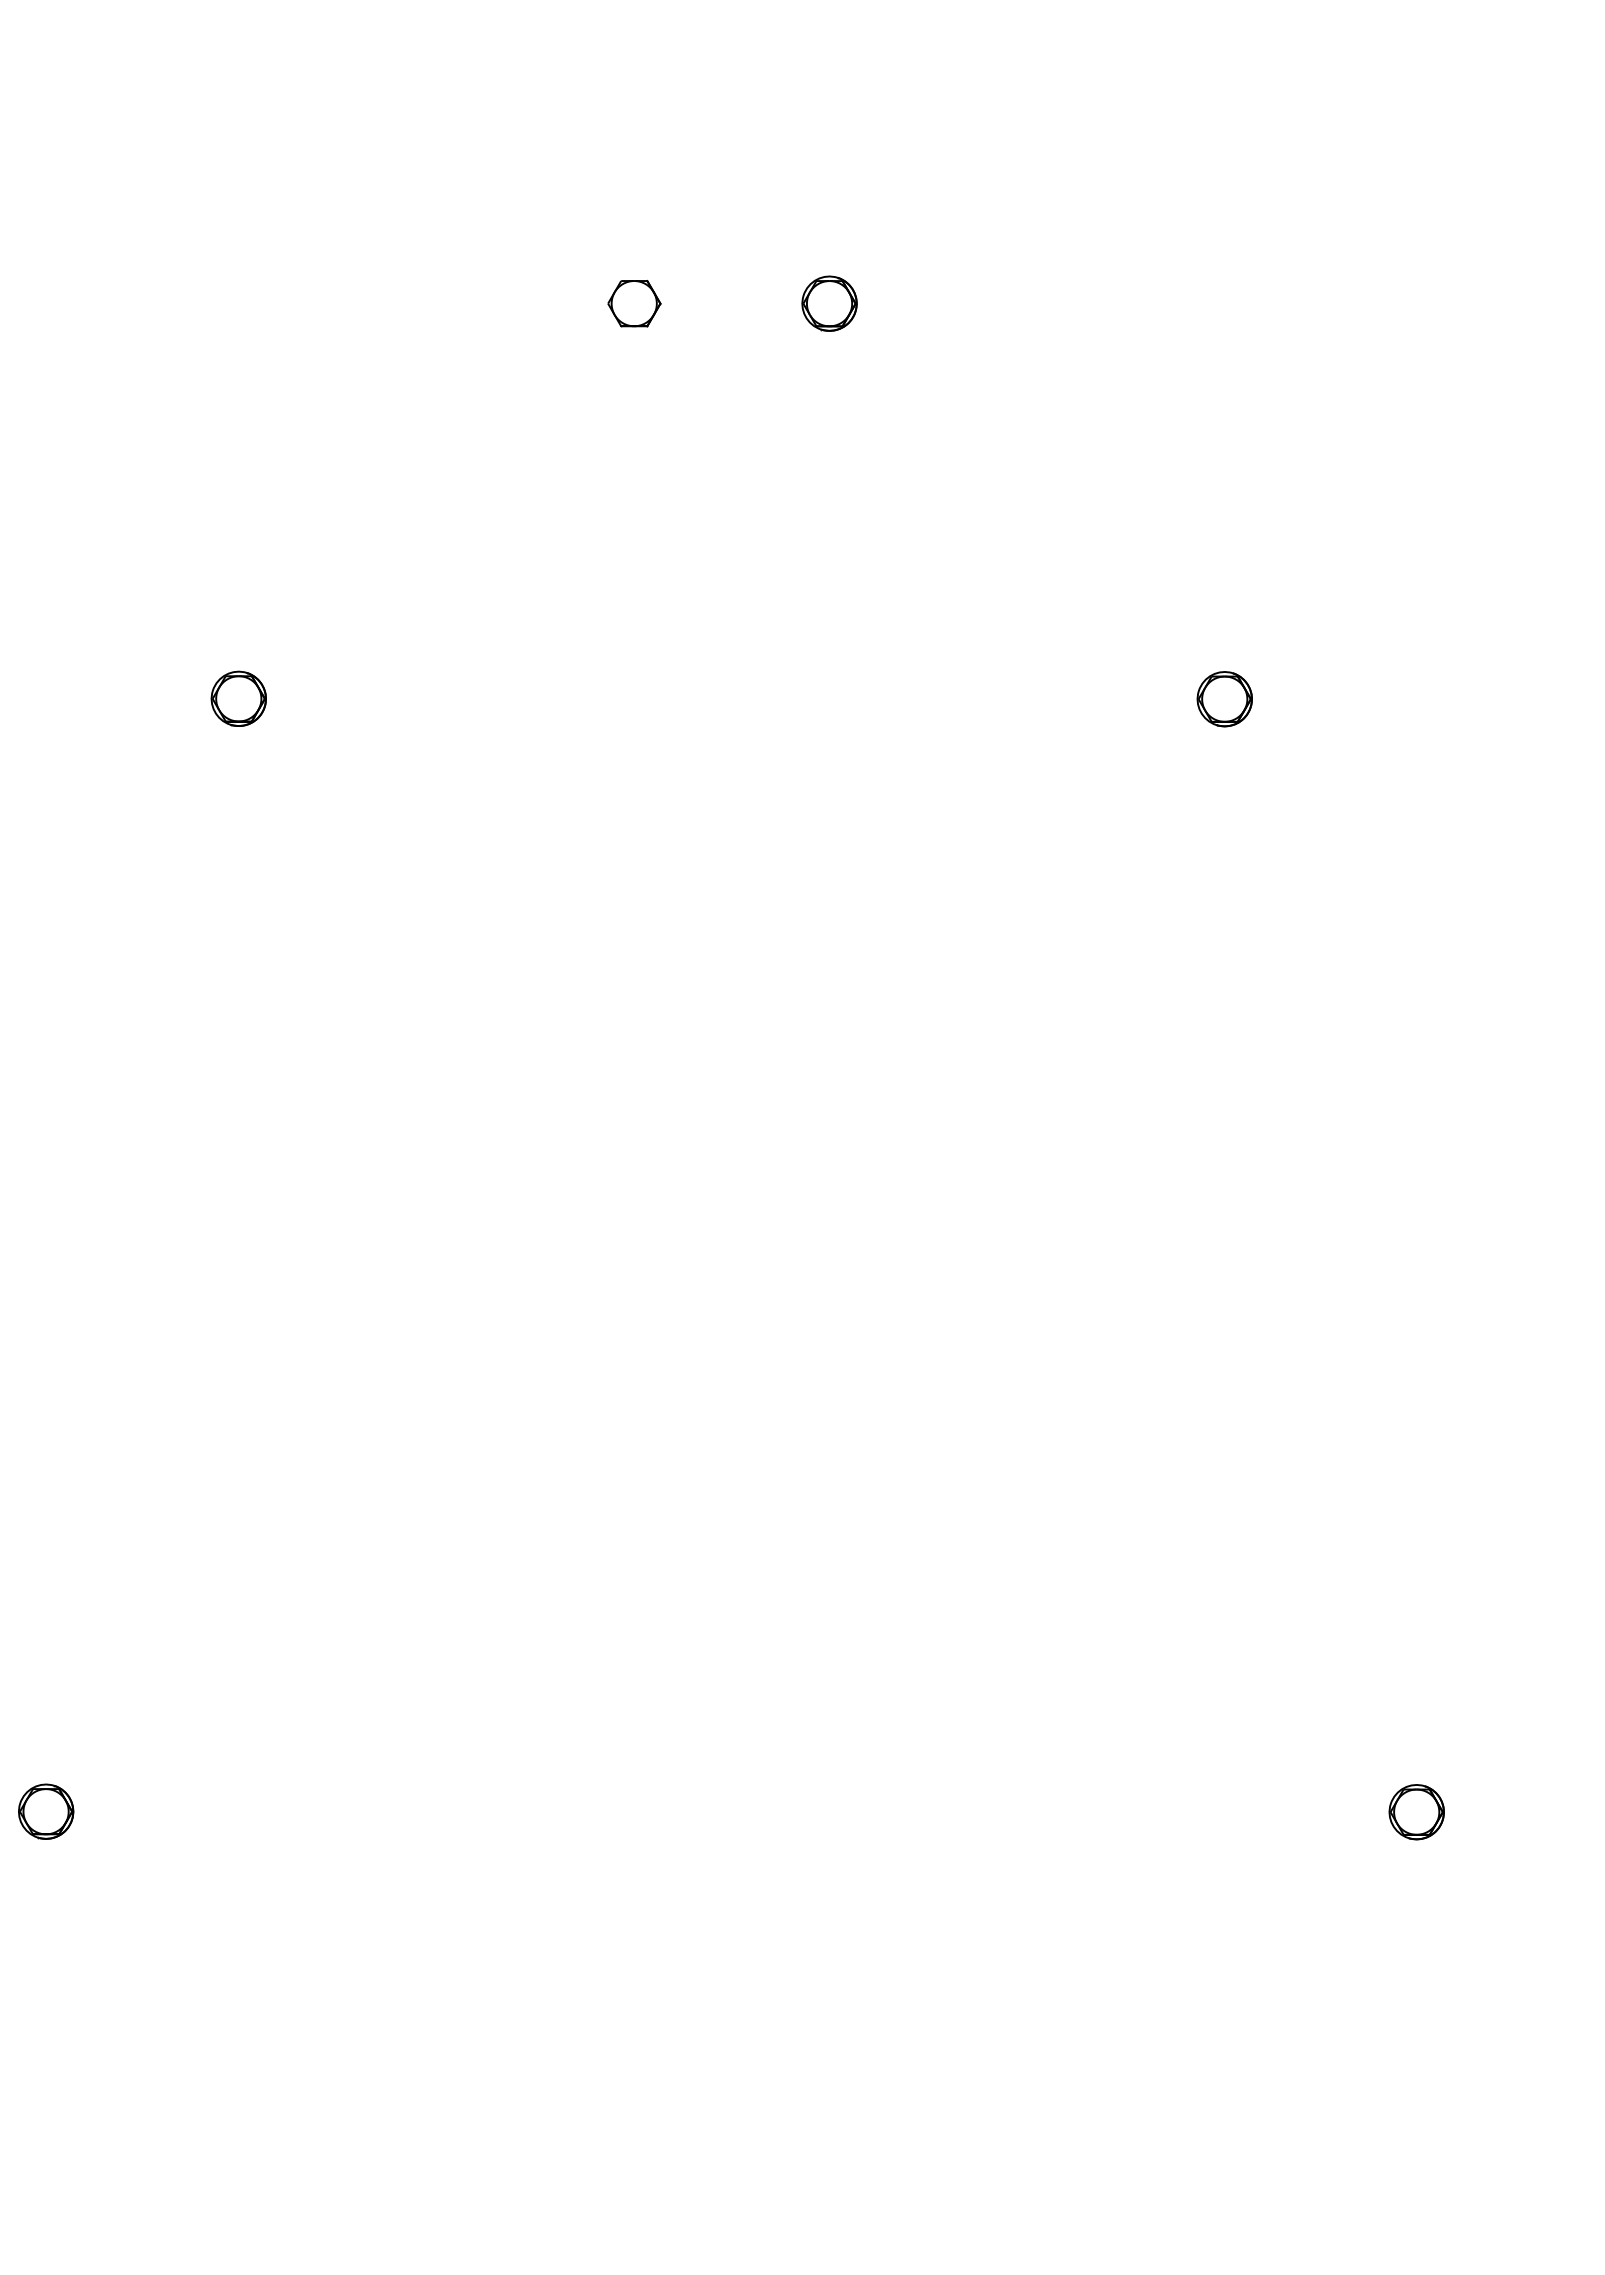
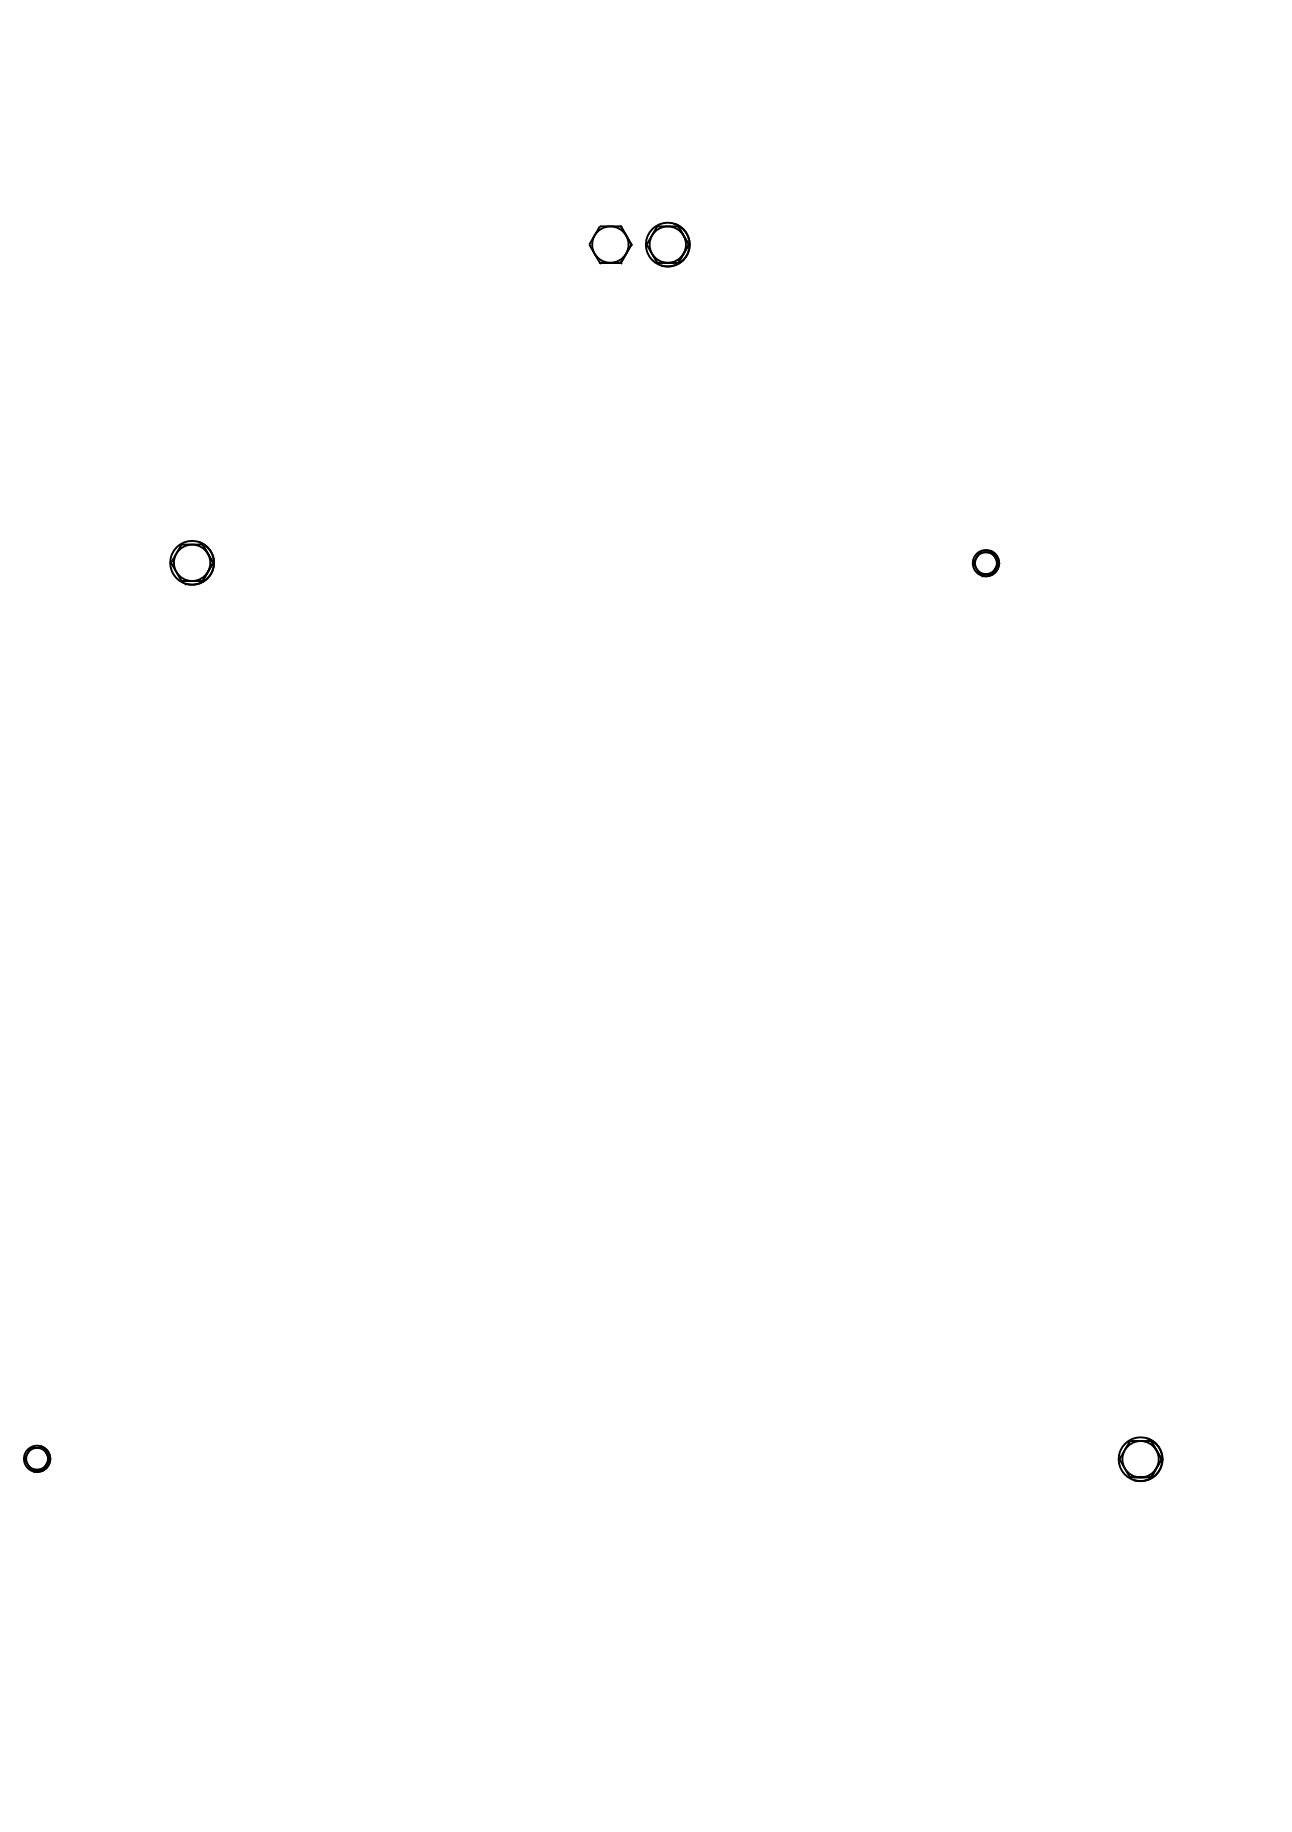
part: (634, 303) -> (610, 244), moved
part: (1224, 699) -> (985, 563), size x0.6
part: (46, 1811) -> (37, 1458), size x0.6

